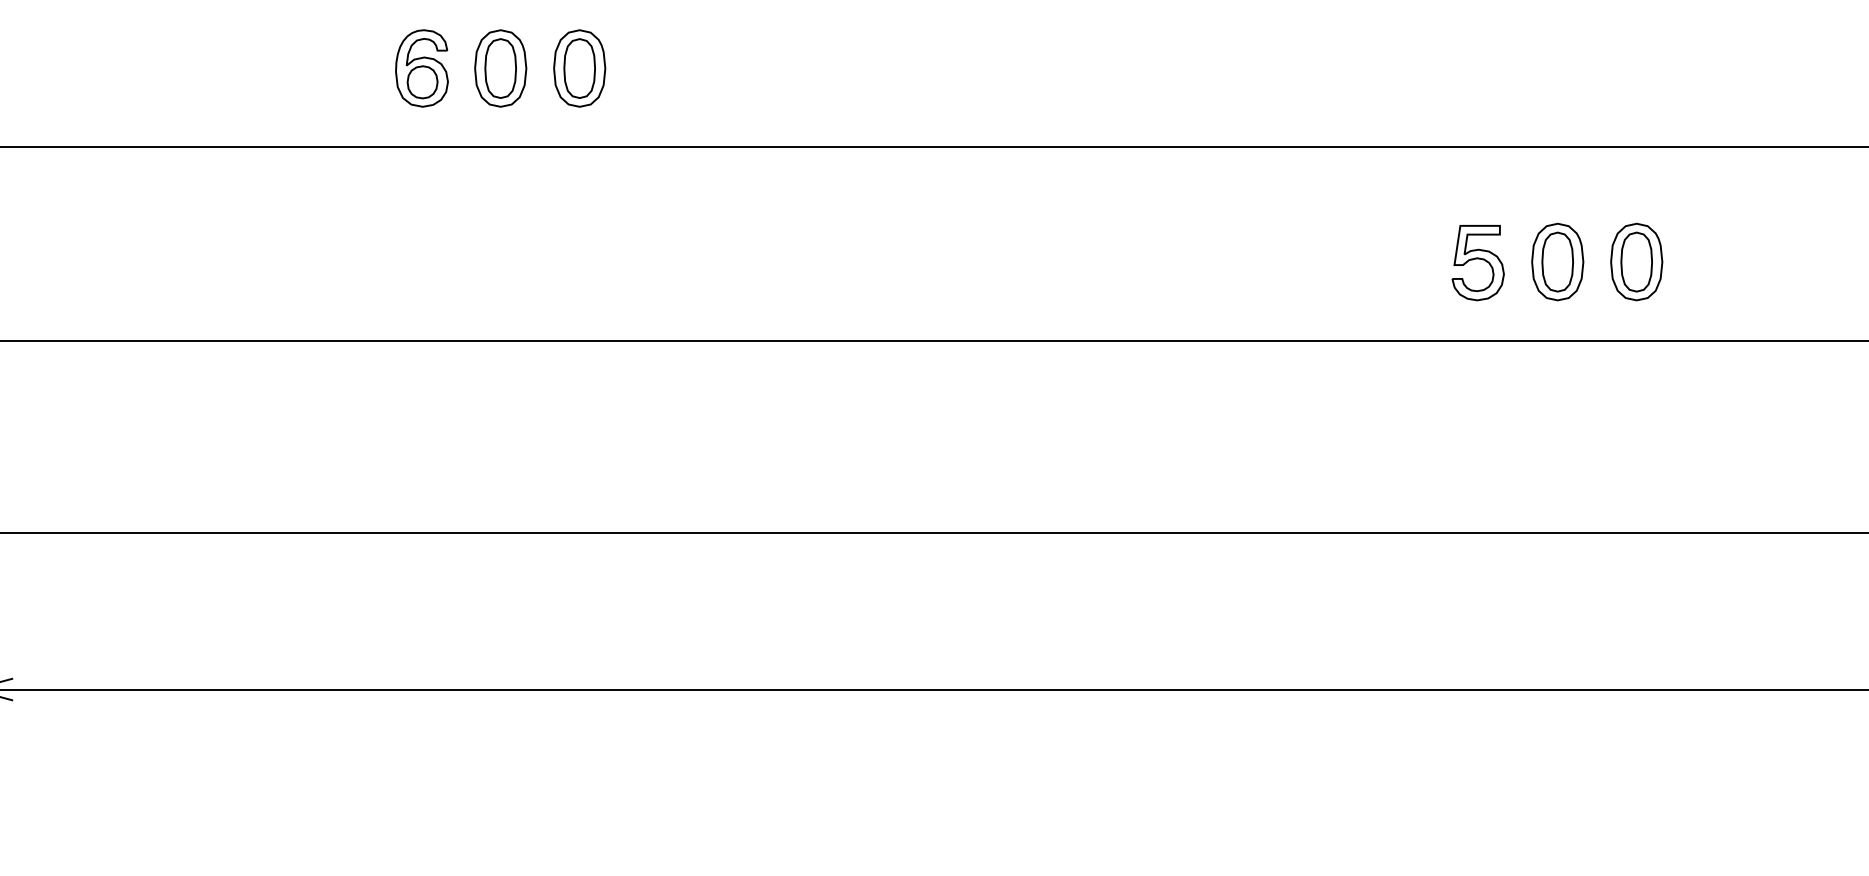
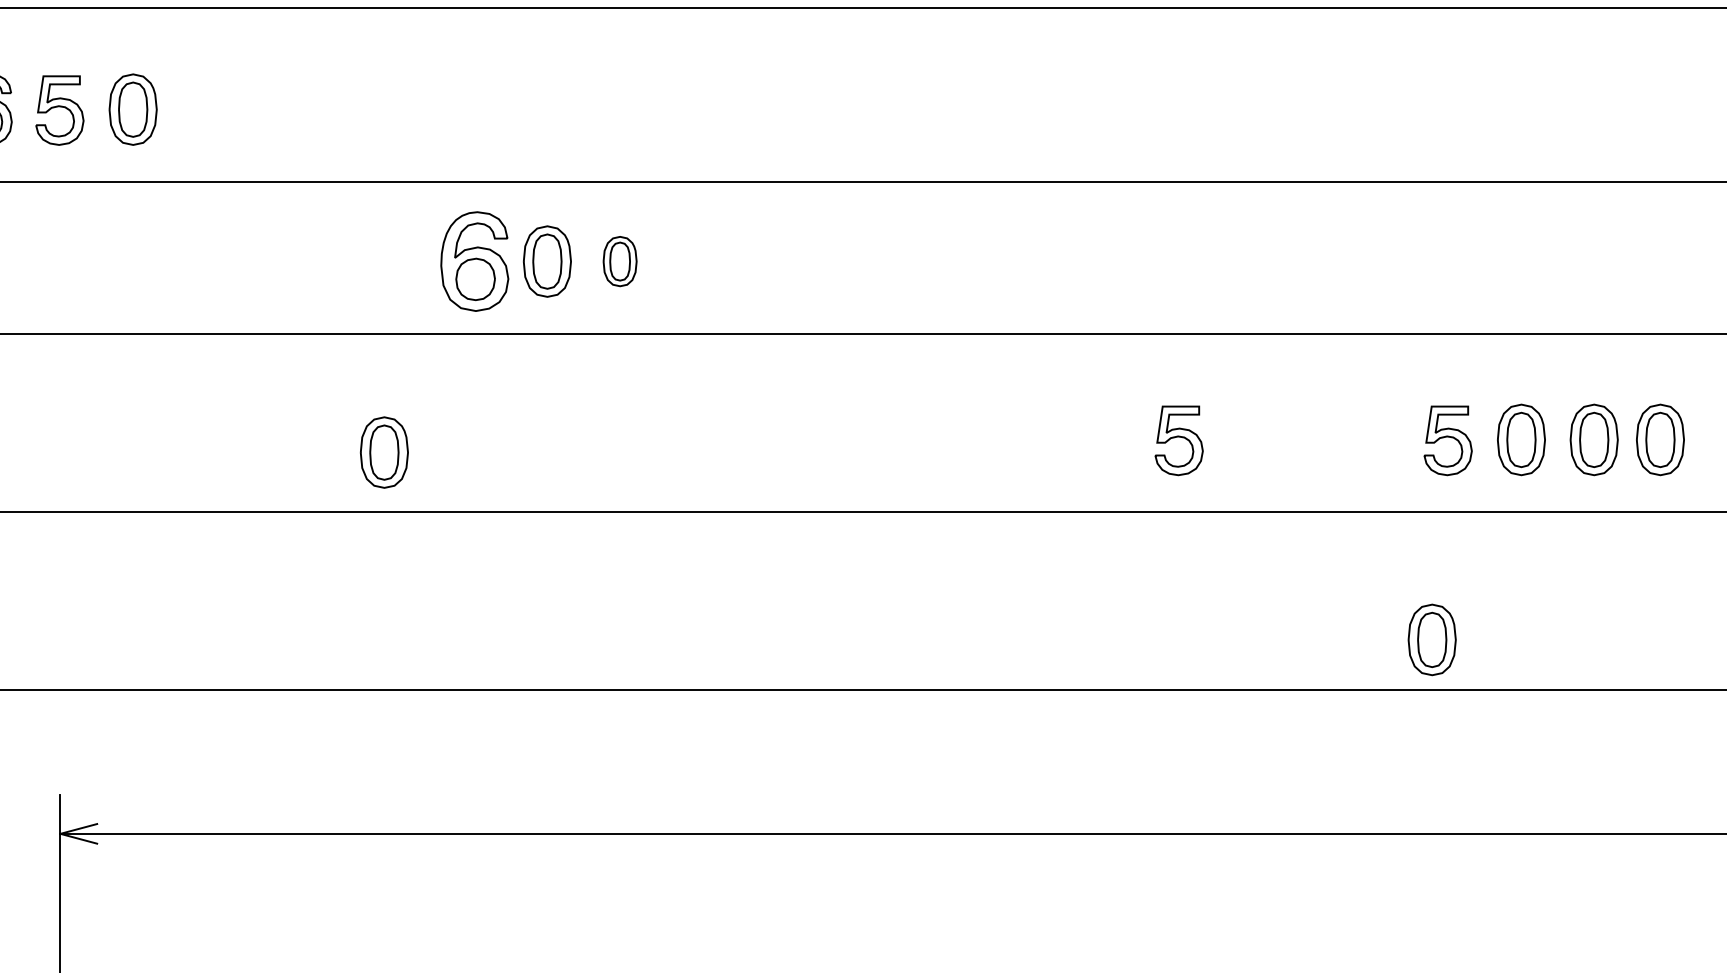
part: (421, 68) -> (474, 261), size x1.4
part: (578, 68) -> (619, 261), size x0.7
part: (1708, 261) -> (1660, 439), added
part: (1185, 262) -> (1178, 440), added
part: (323, 275) -> (384, 452), added
part: (1460, 478) -> (1431, 639), added

